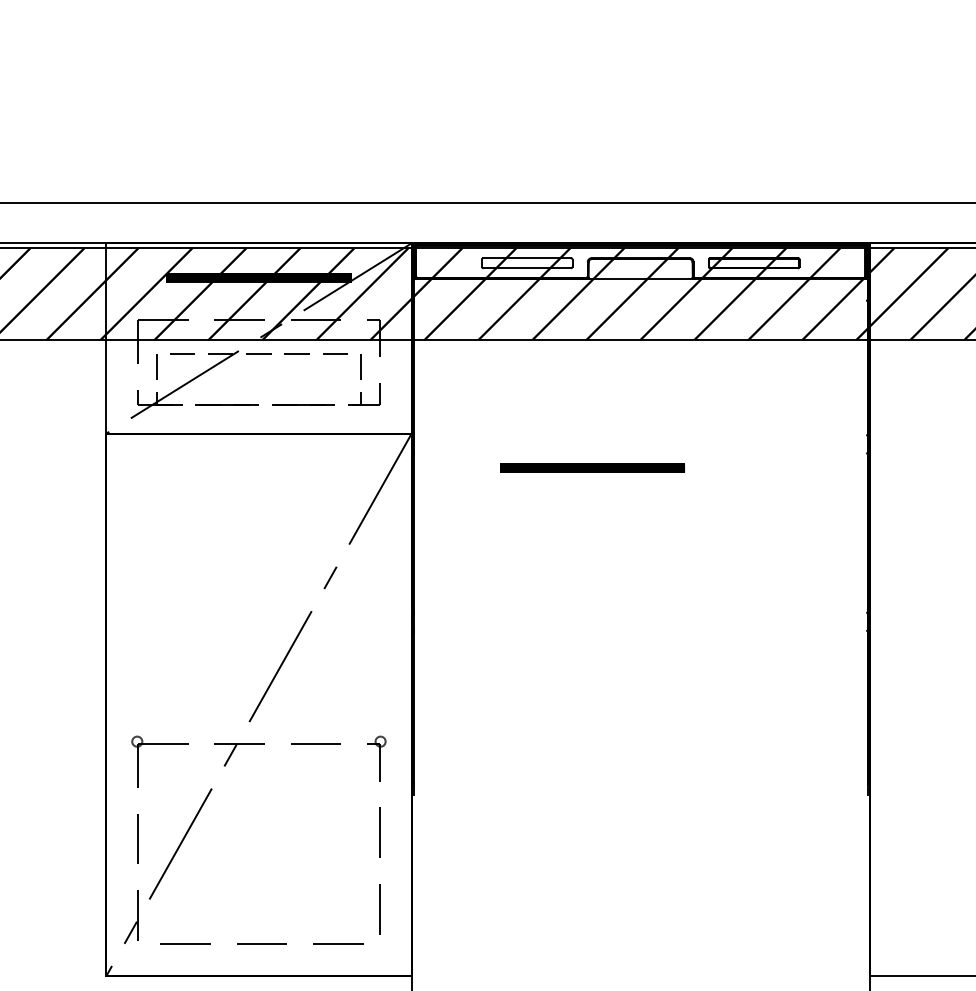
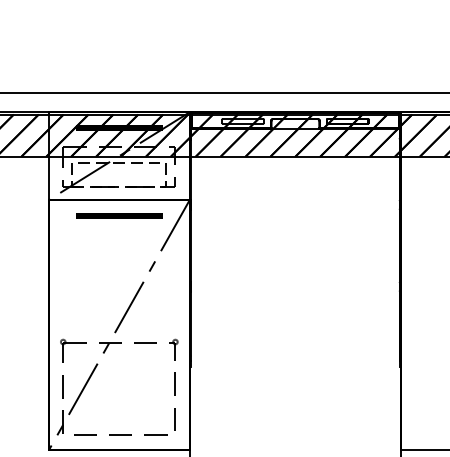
part: (593, 467) -> (119, 215), moved

